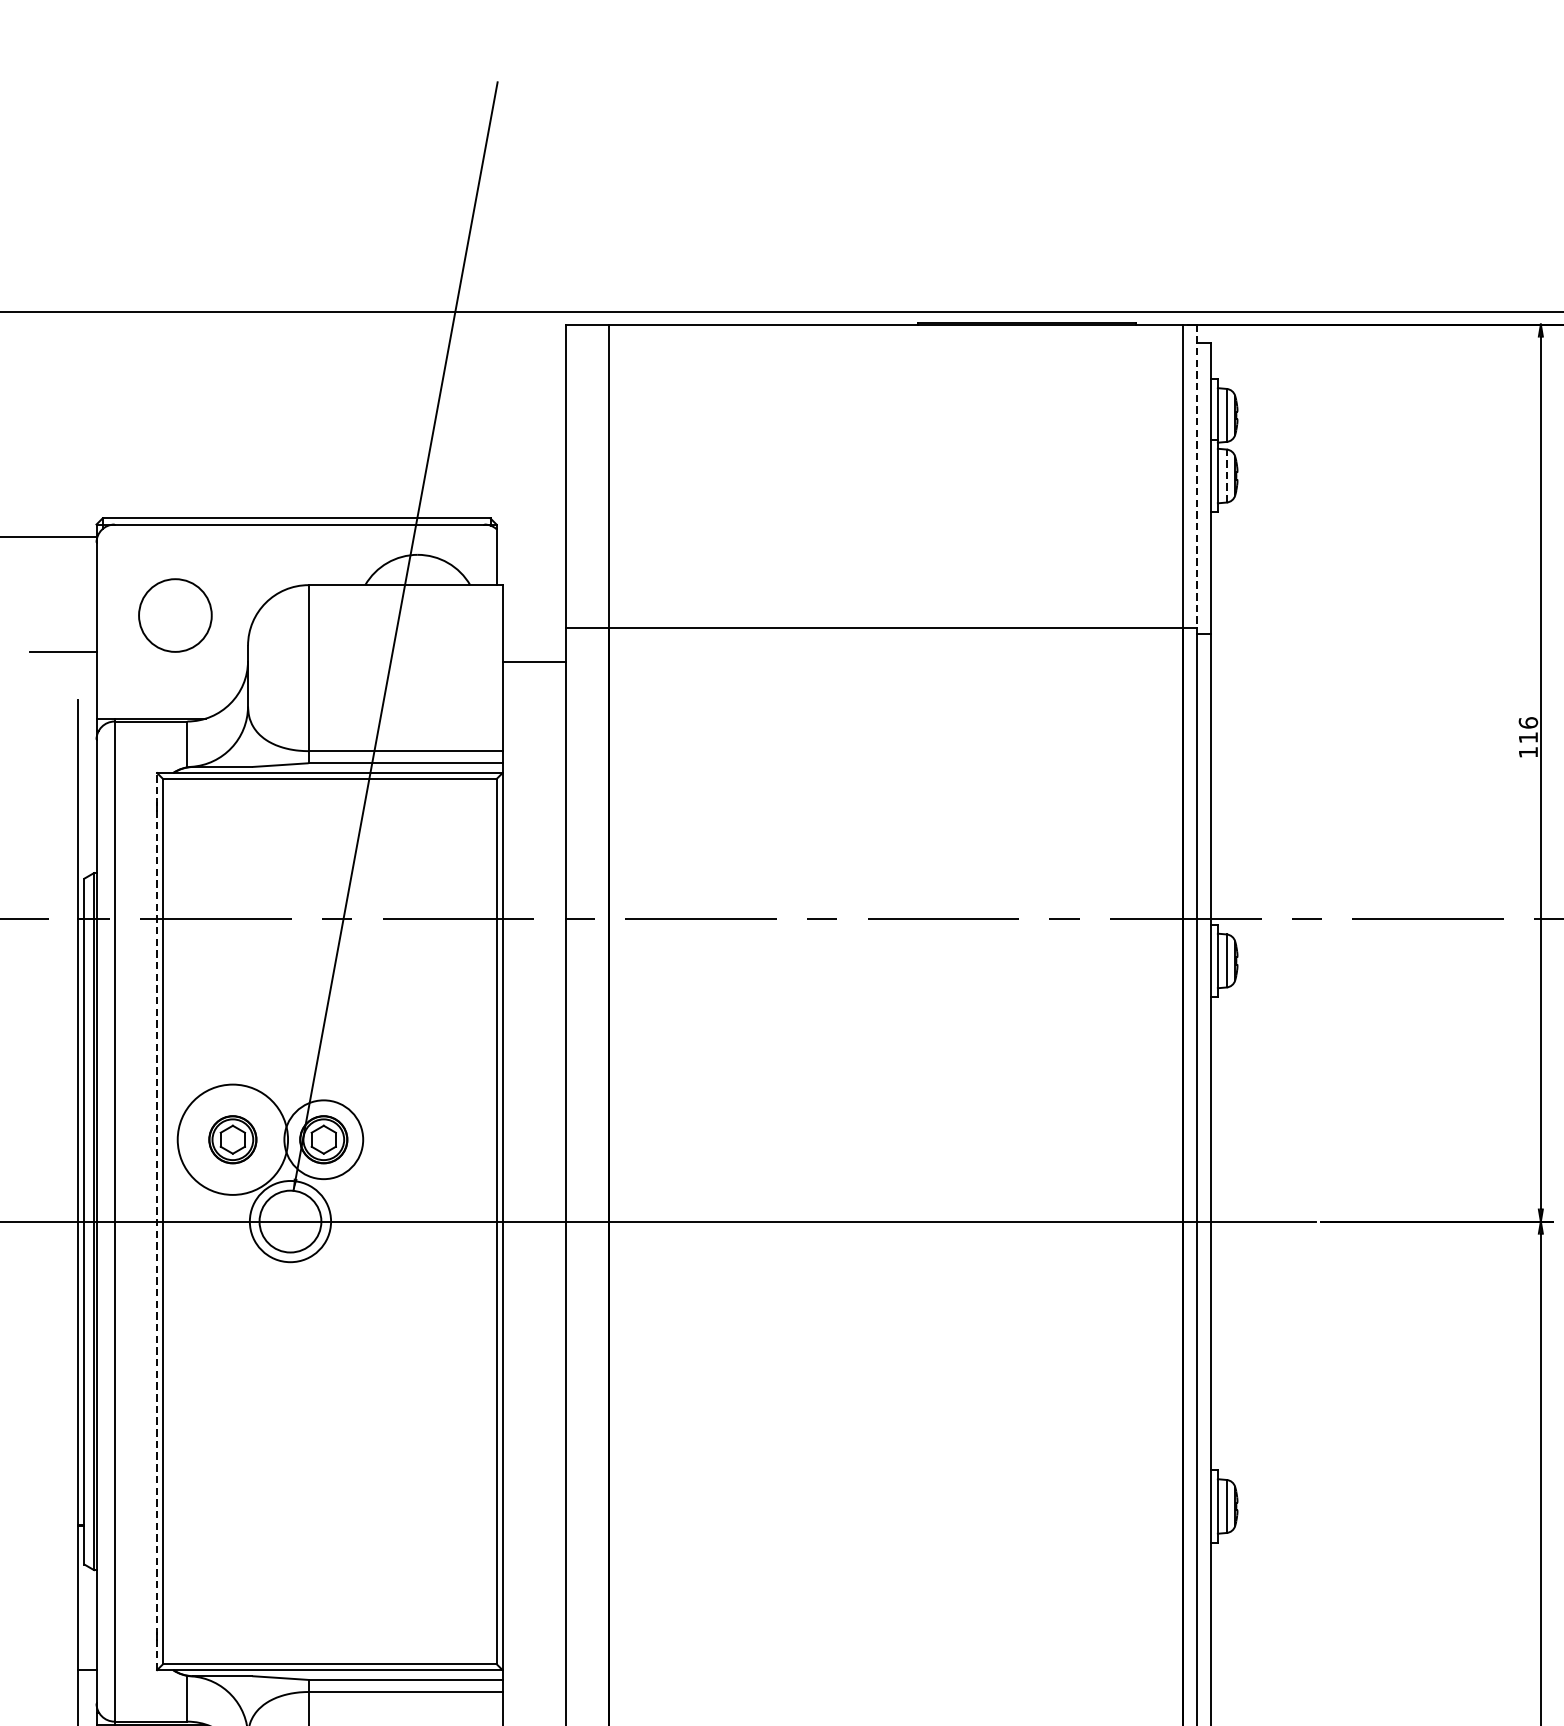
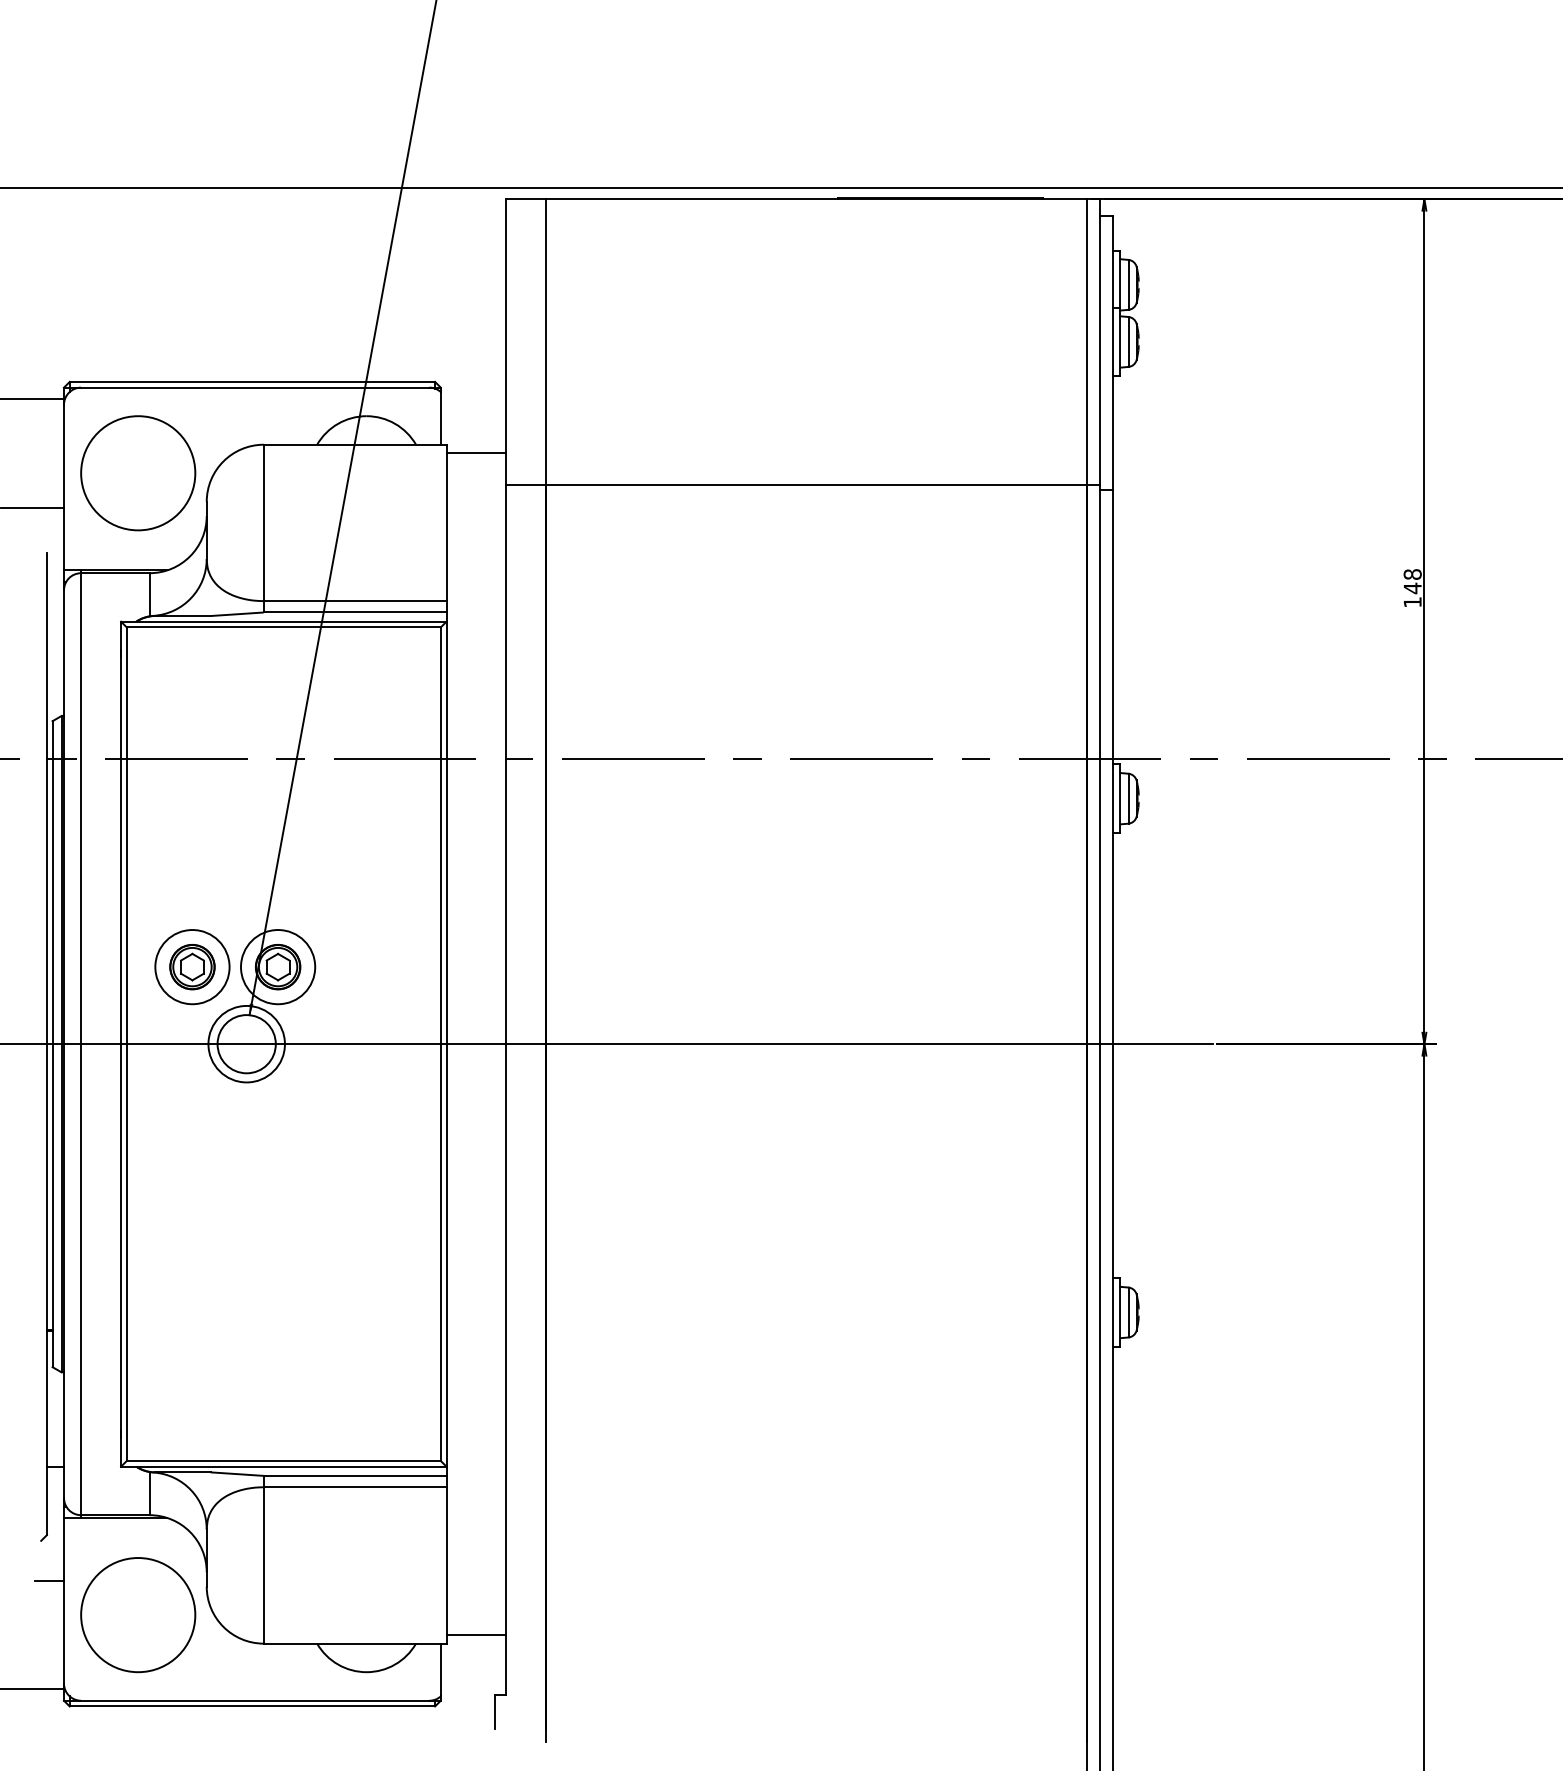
line: (1196, 475) -> (1100, 341), dashed -> solid
line: (1226, 475) -> (1128, 341), dashed -> solid
circle: (175, 615) -> (138, 473), size x1.67
line: (534, 662) -> (476, 453), moved
text: (1528, 730) -> (1412, 581), 116 -> 148
circle: (232, 1140) -> (192, 967), size x0.71
line: (157, 1220) -> (121, 1043), dashed -> solid

